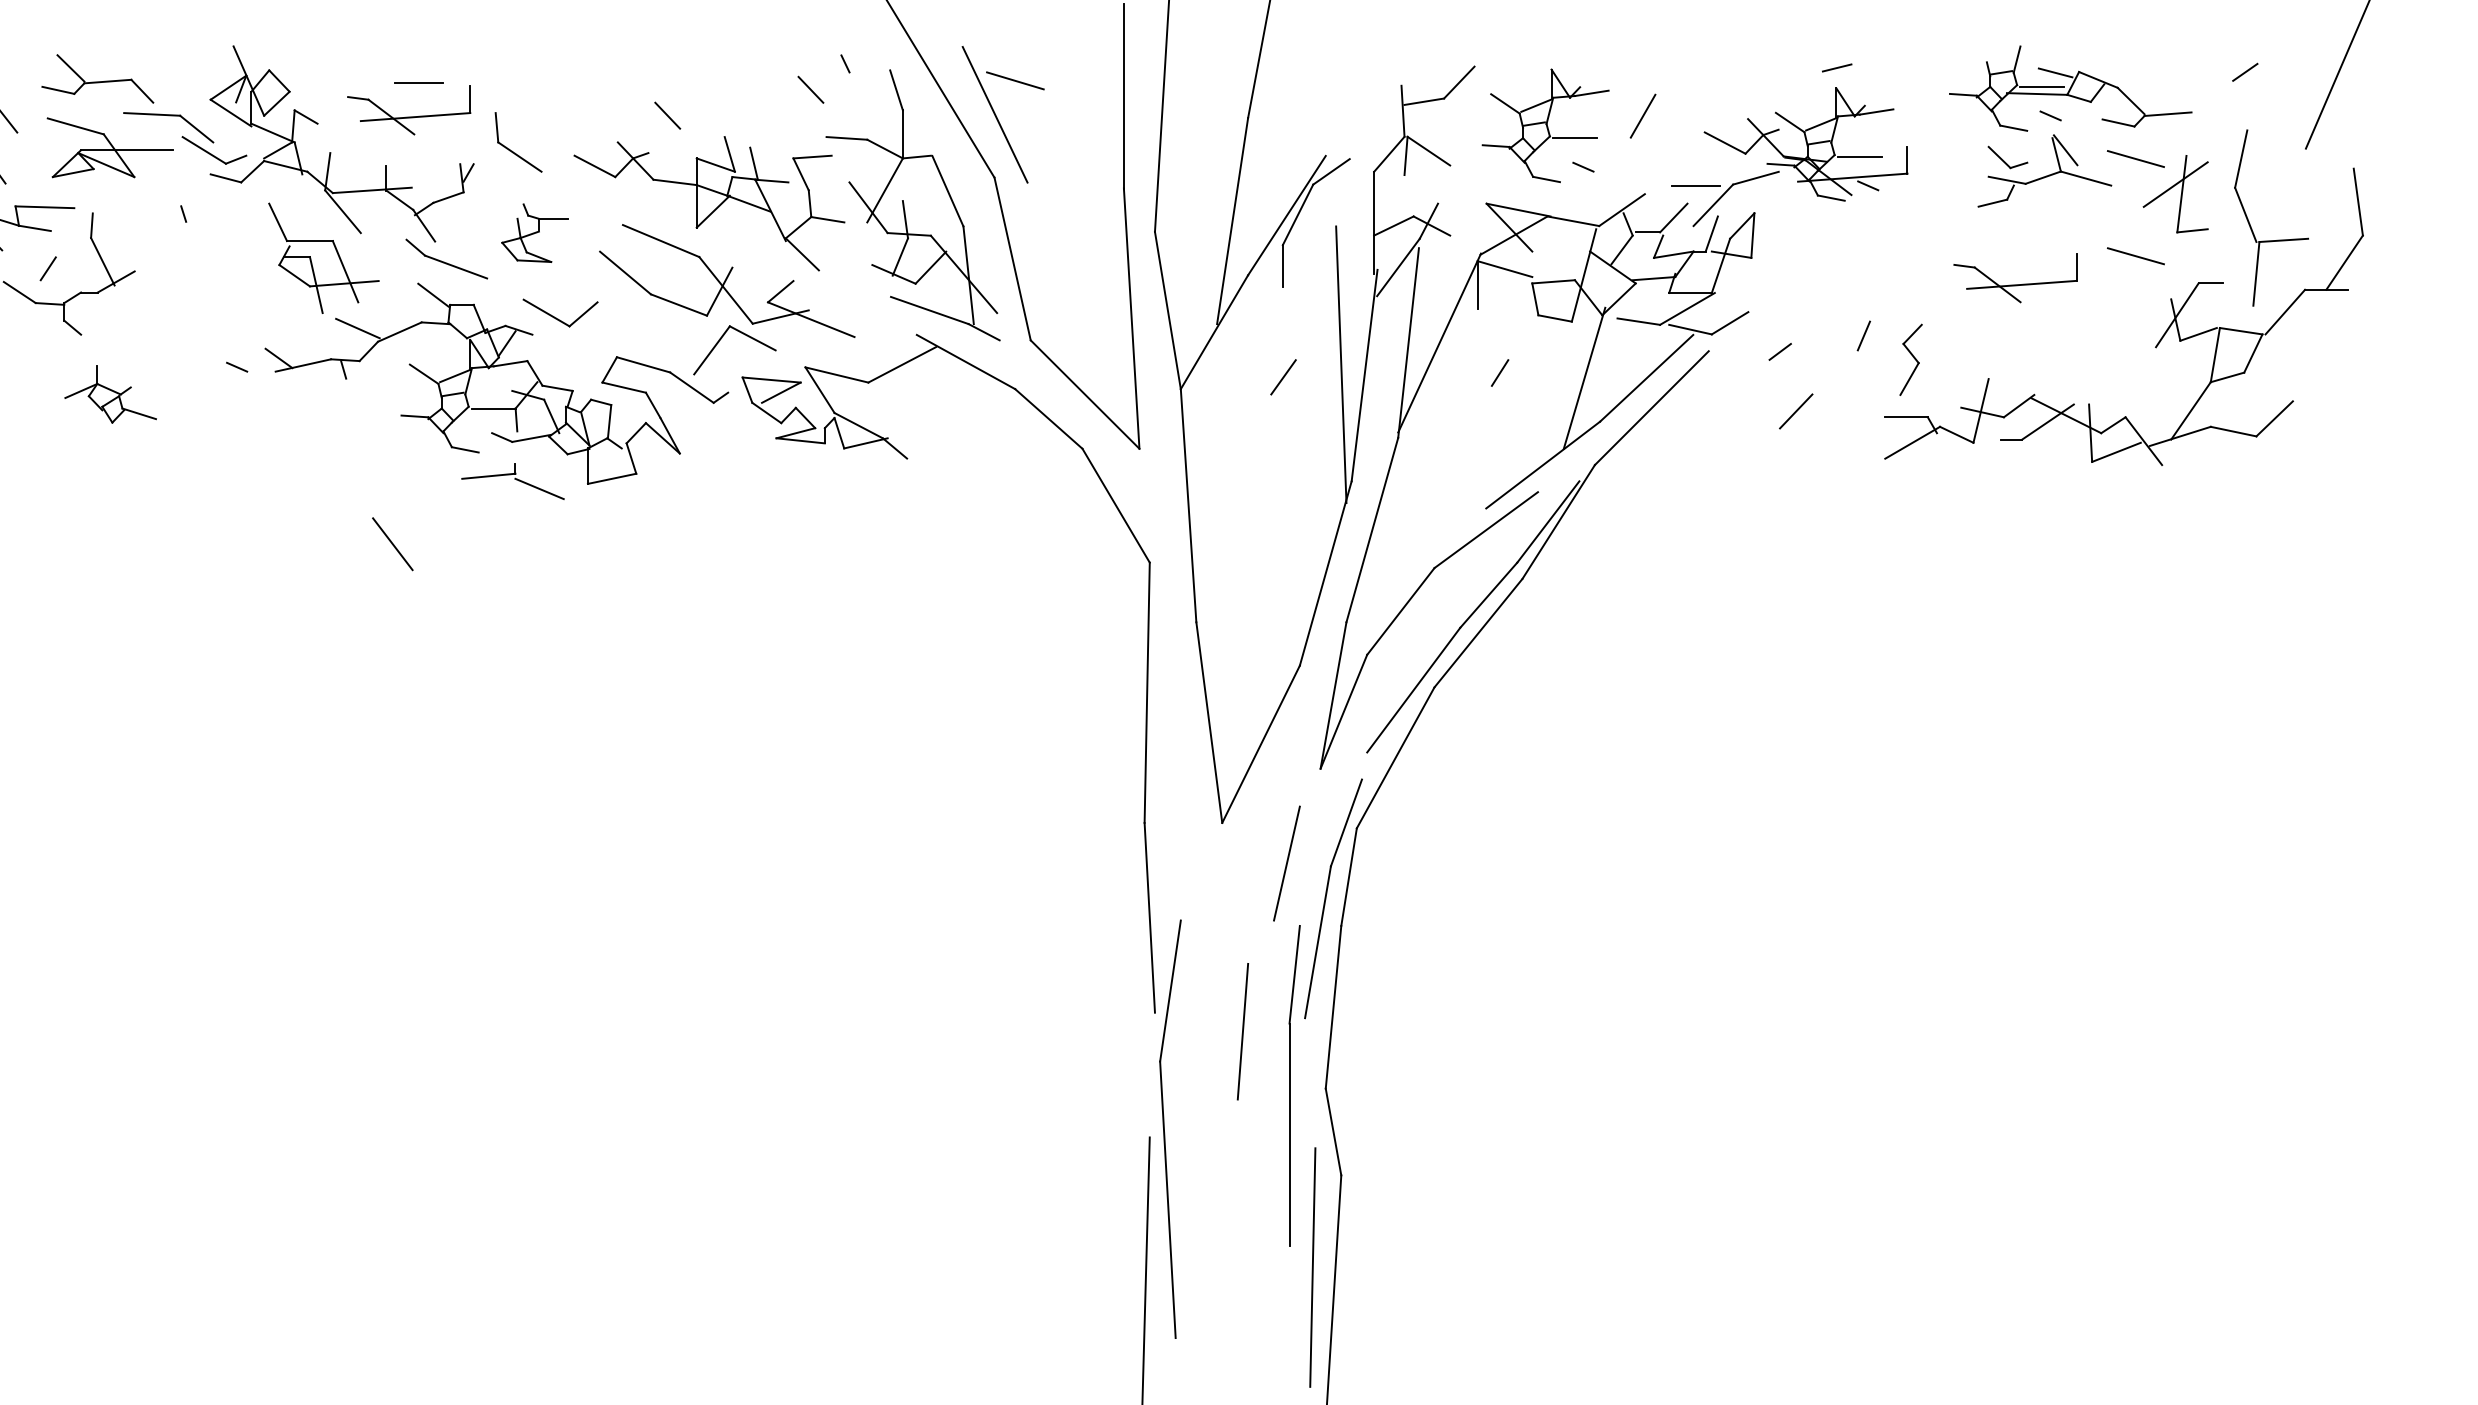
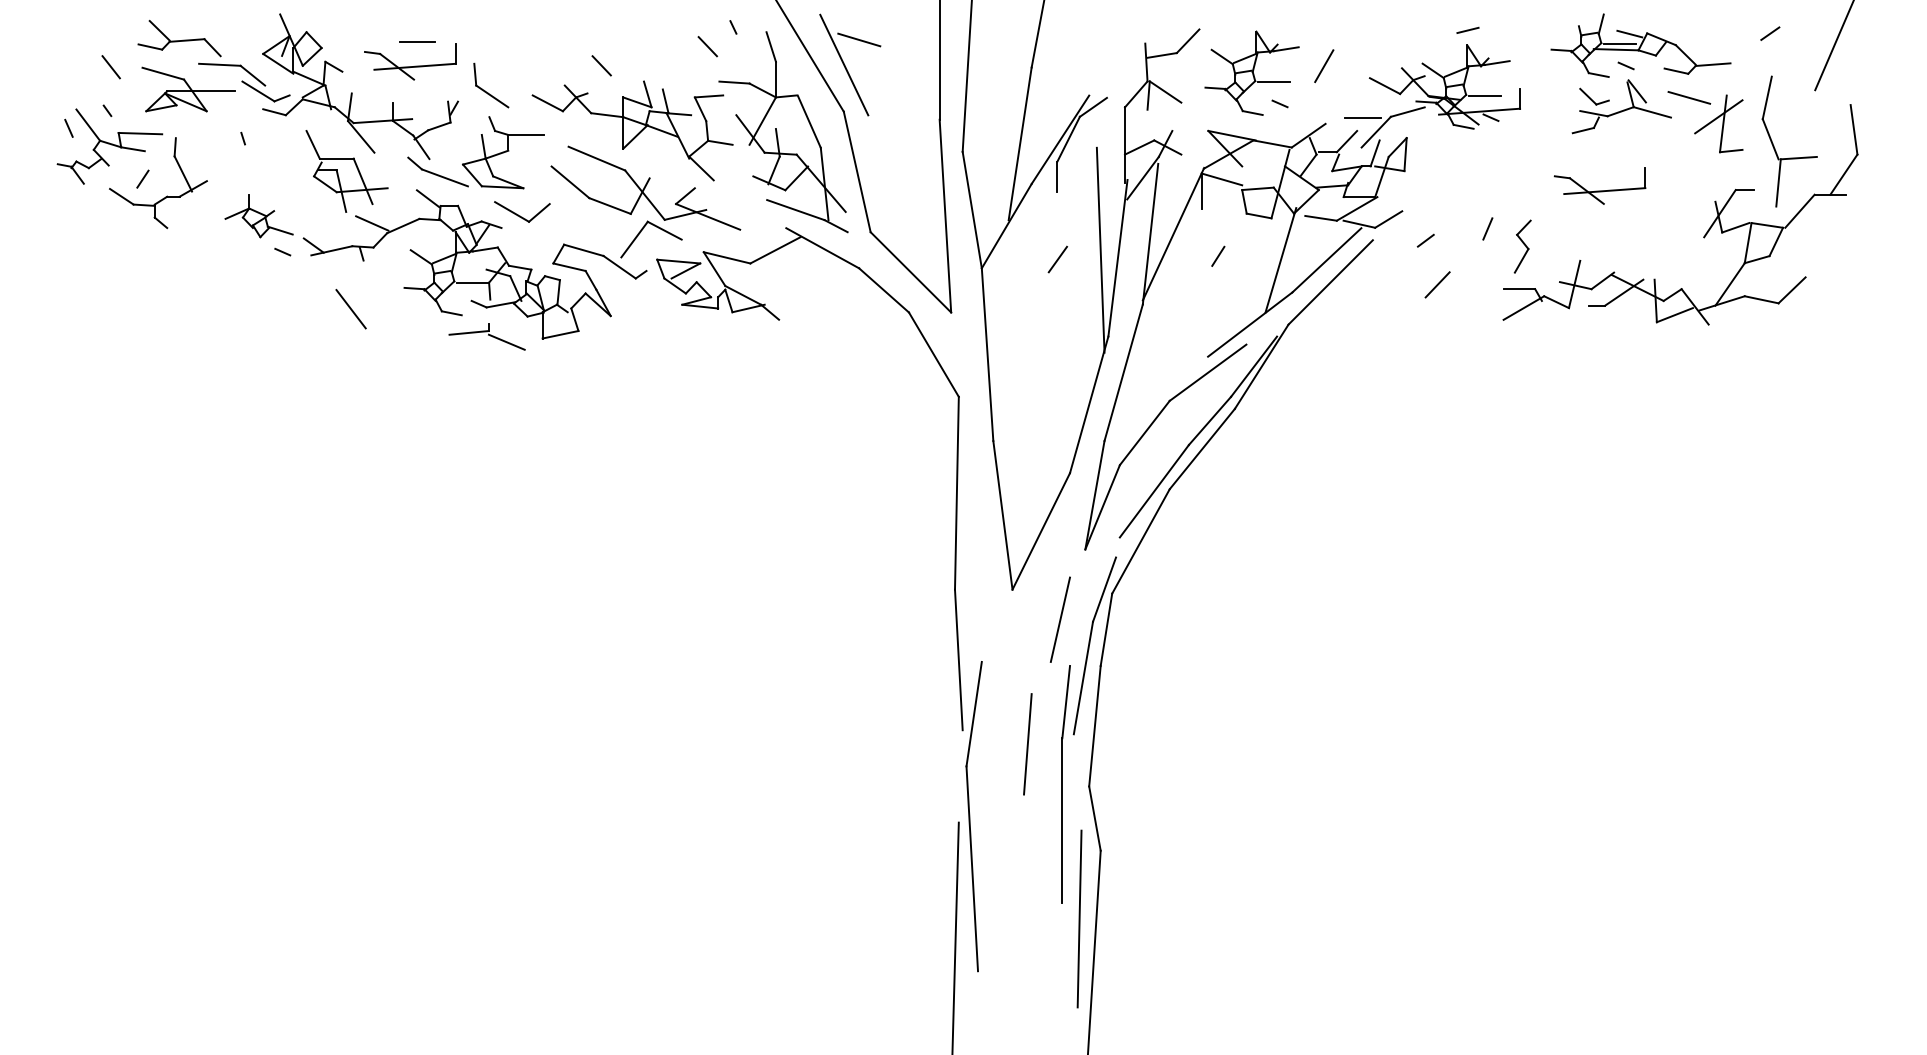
part: (535, 232) -> (503, 152), size x1.67
line: (2136, 255) -> (1689, 169), removed
part: (109, 394) -> (258, 216), moved
line: (391, 544) -> (350, 309), moved

